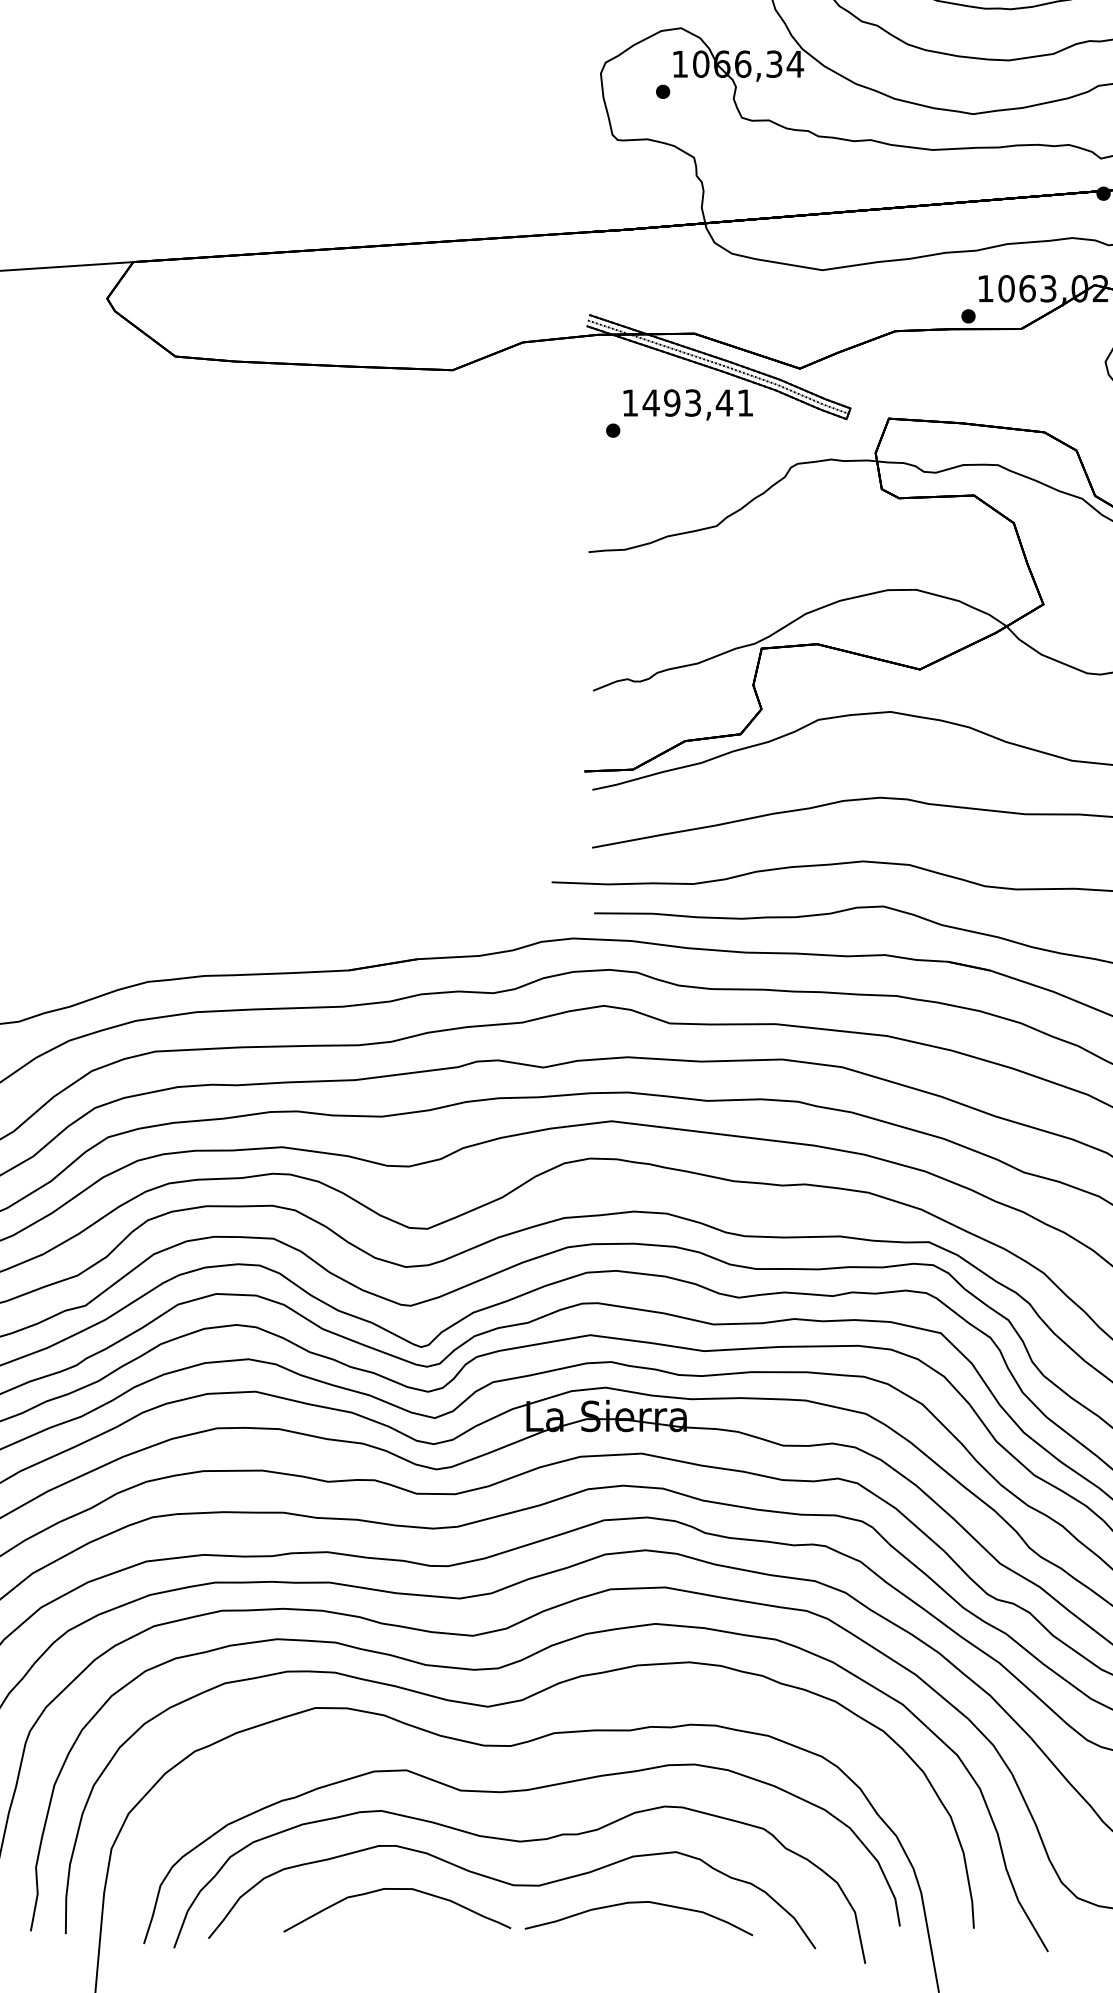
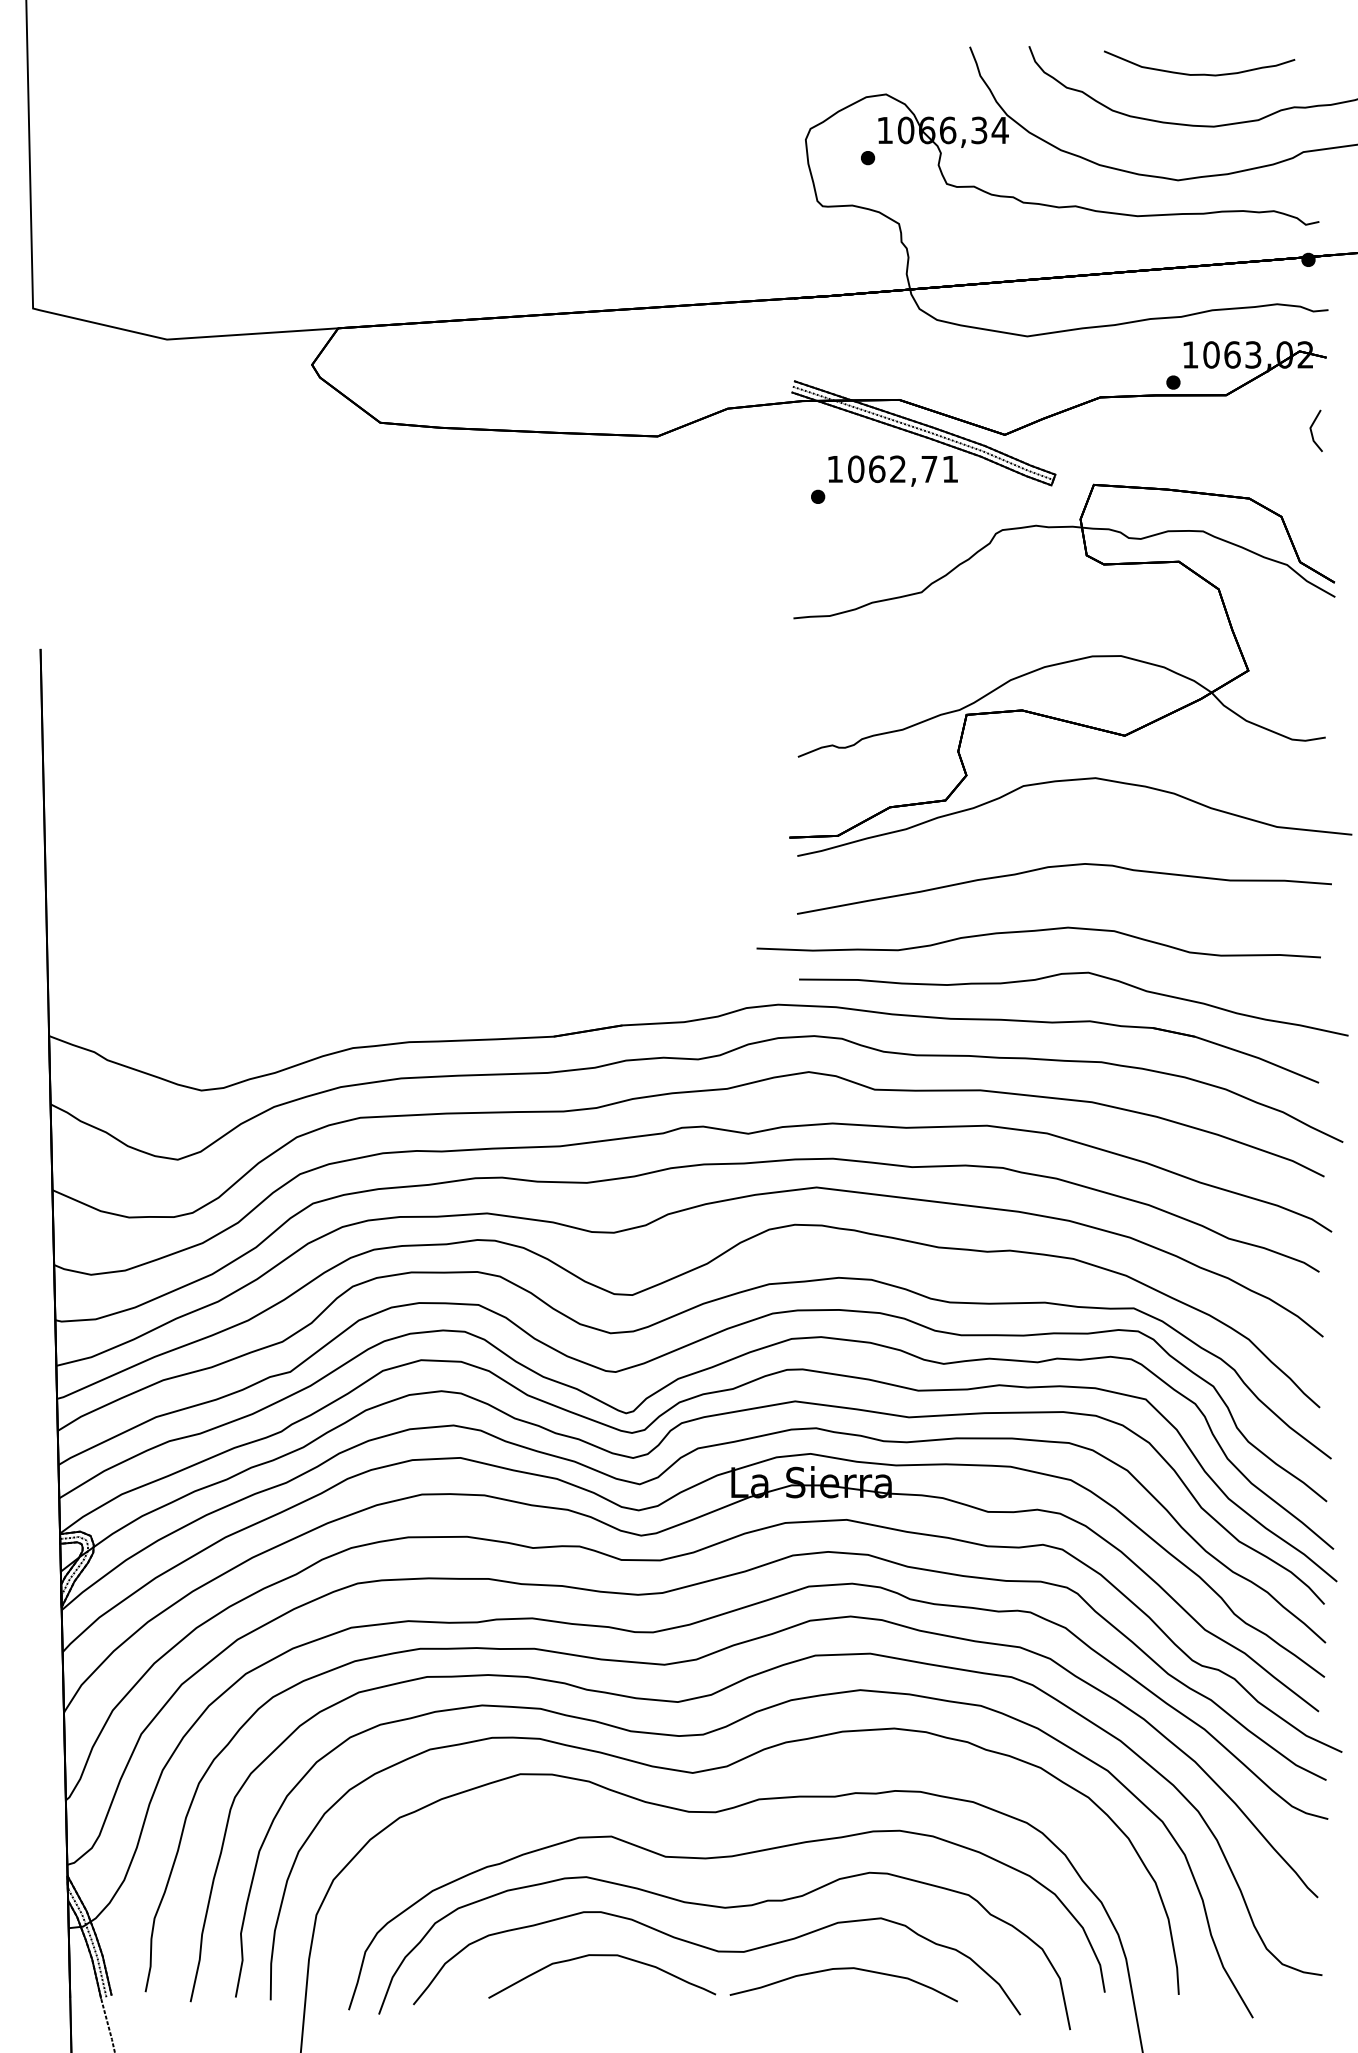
text: (687, 403) -> (892, 469), 1493,41 -> 1062,71

